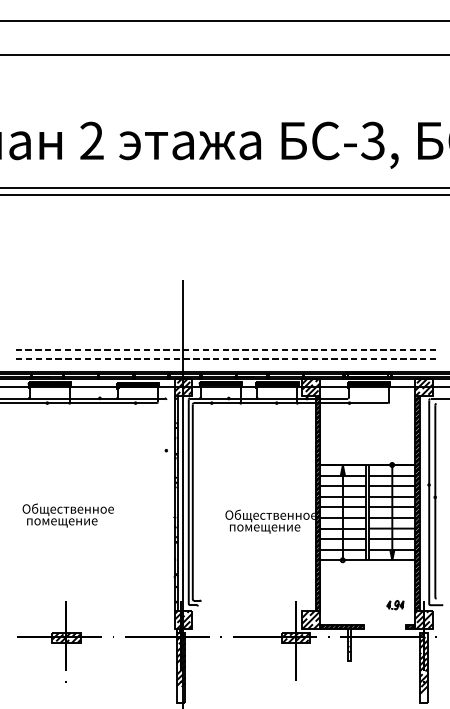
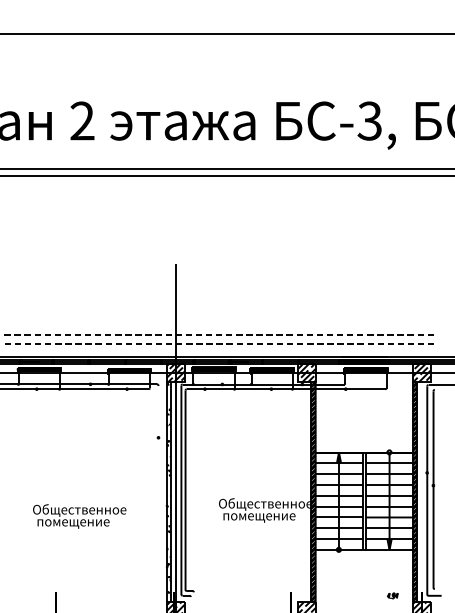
text: (67, 515) -> (78, 516), moved
part: (395, 605) -> (392, 596), size x0.6

